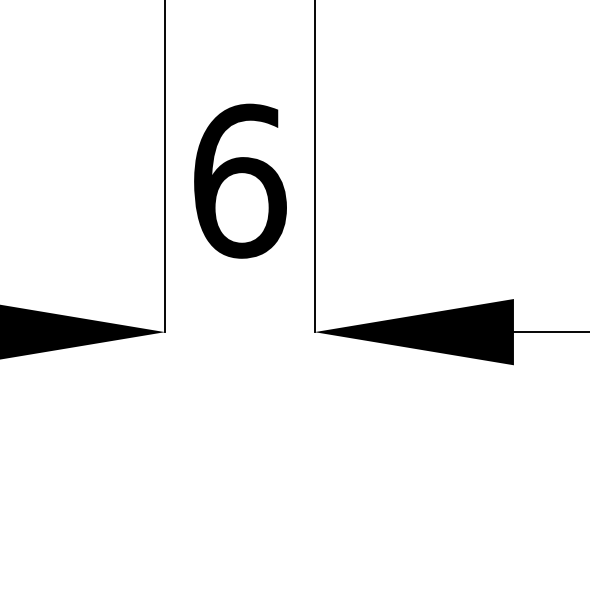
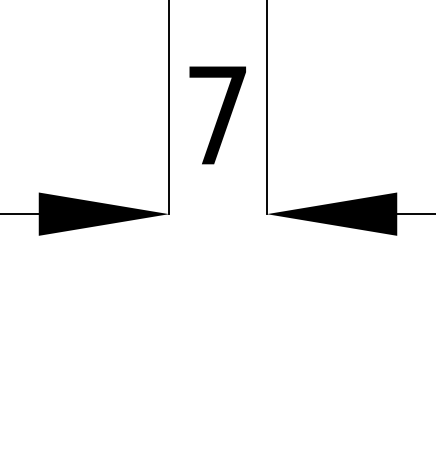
text: (240, 181) -> (218, 115), 6 -> 7

